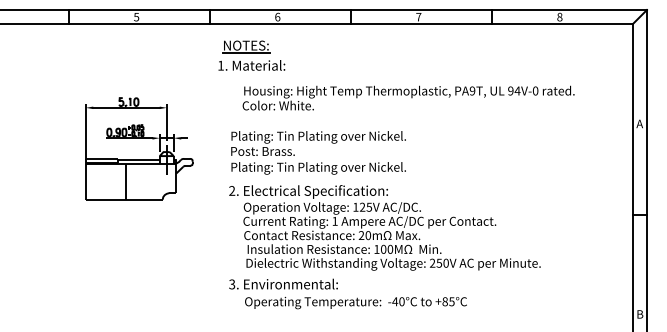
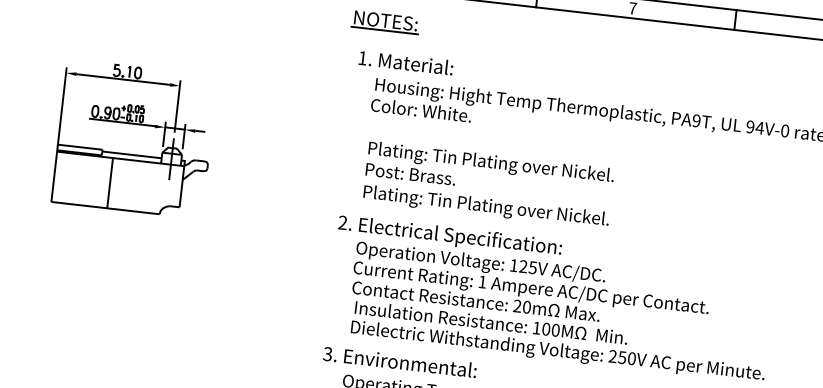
text: (251, 65) -> (405, 62), moved
part: (139, 148) -> (135, 138), moved
text: (318, 152) -> (488, 184), moved

